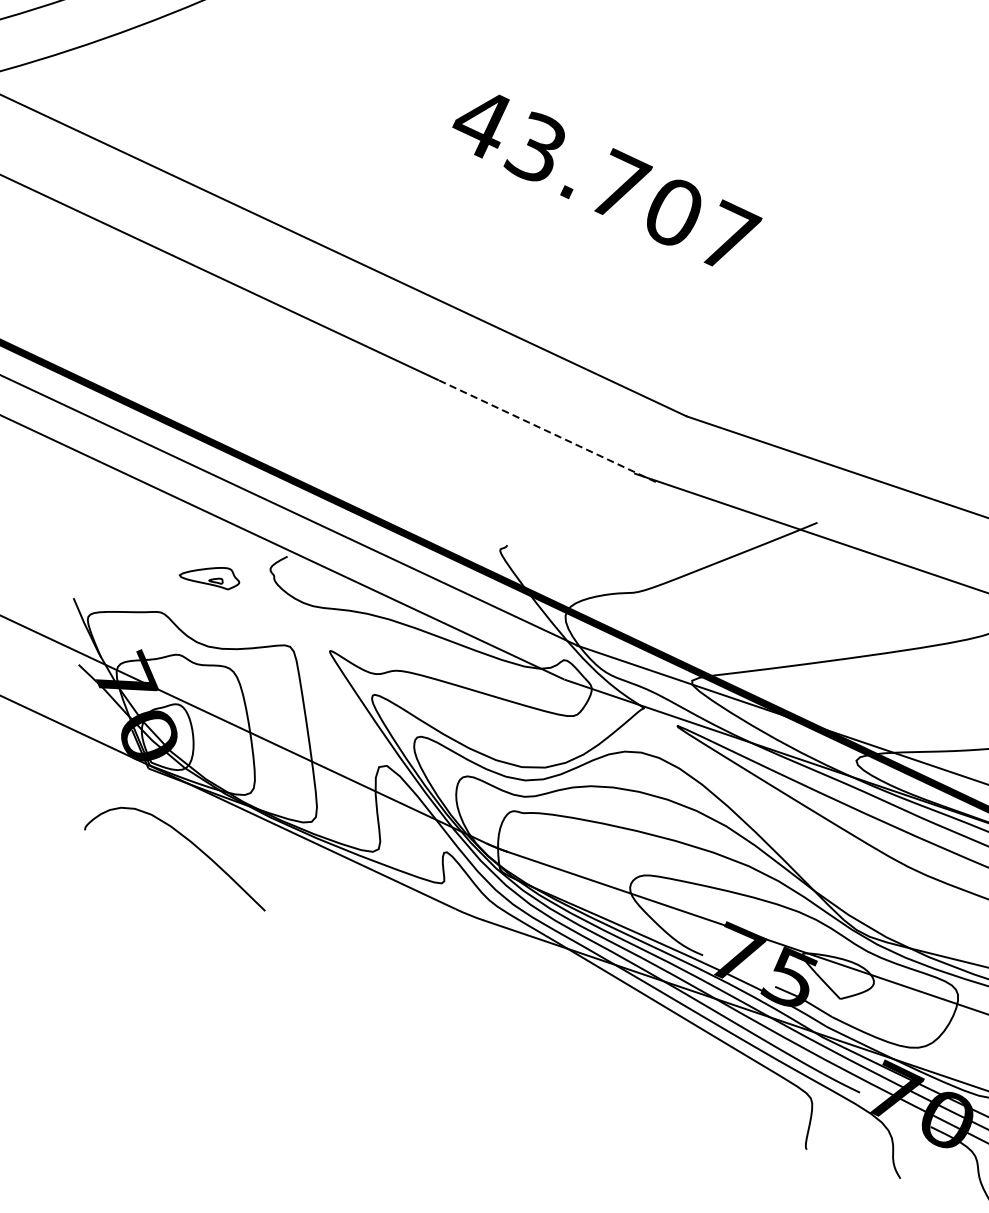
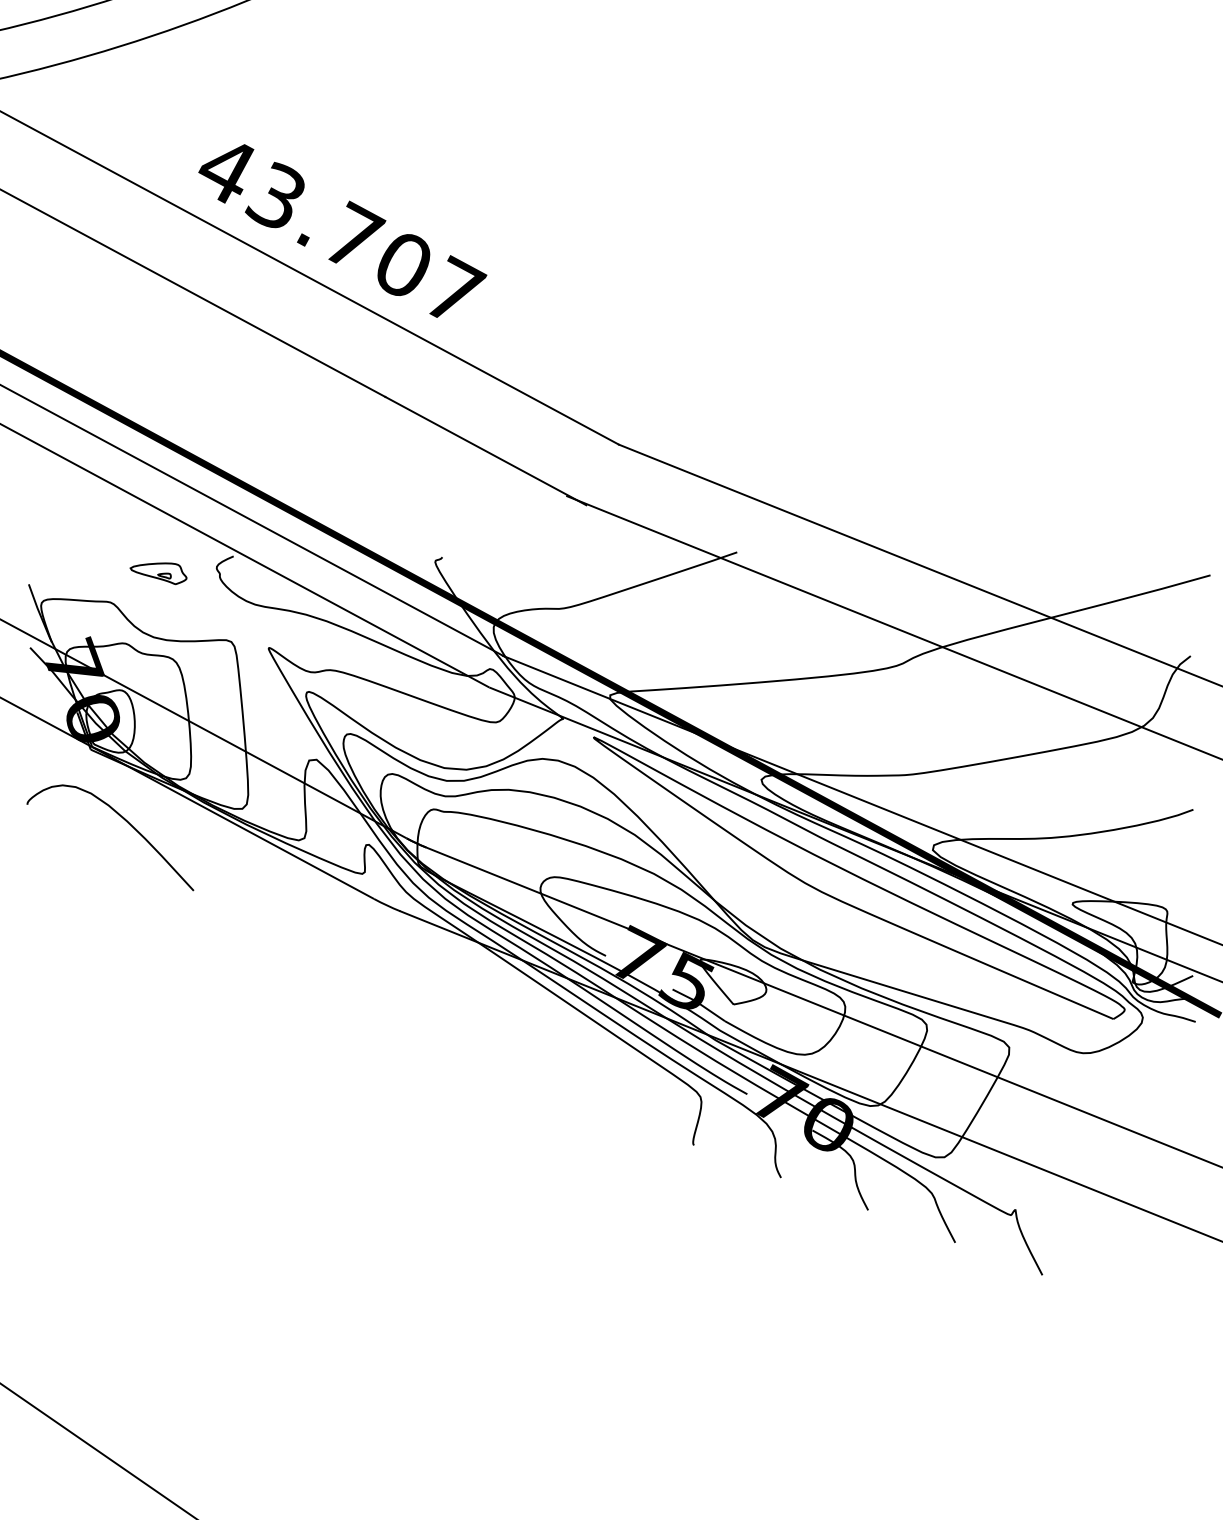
text: (607, 179) -> (342, 230), moved
line: (546, 430) -> (485, 450), dashed -> solid

